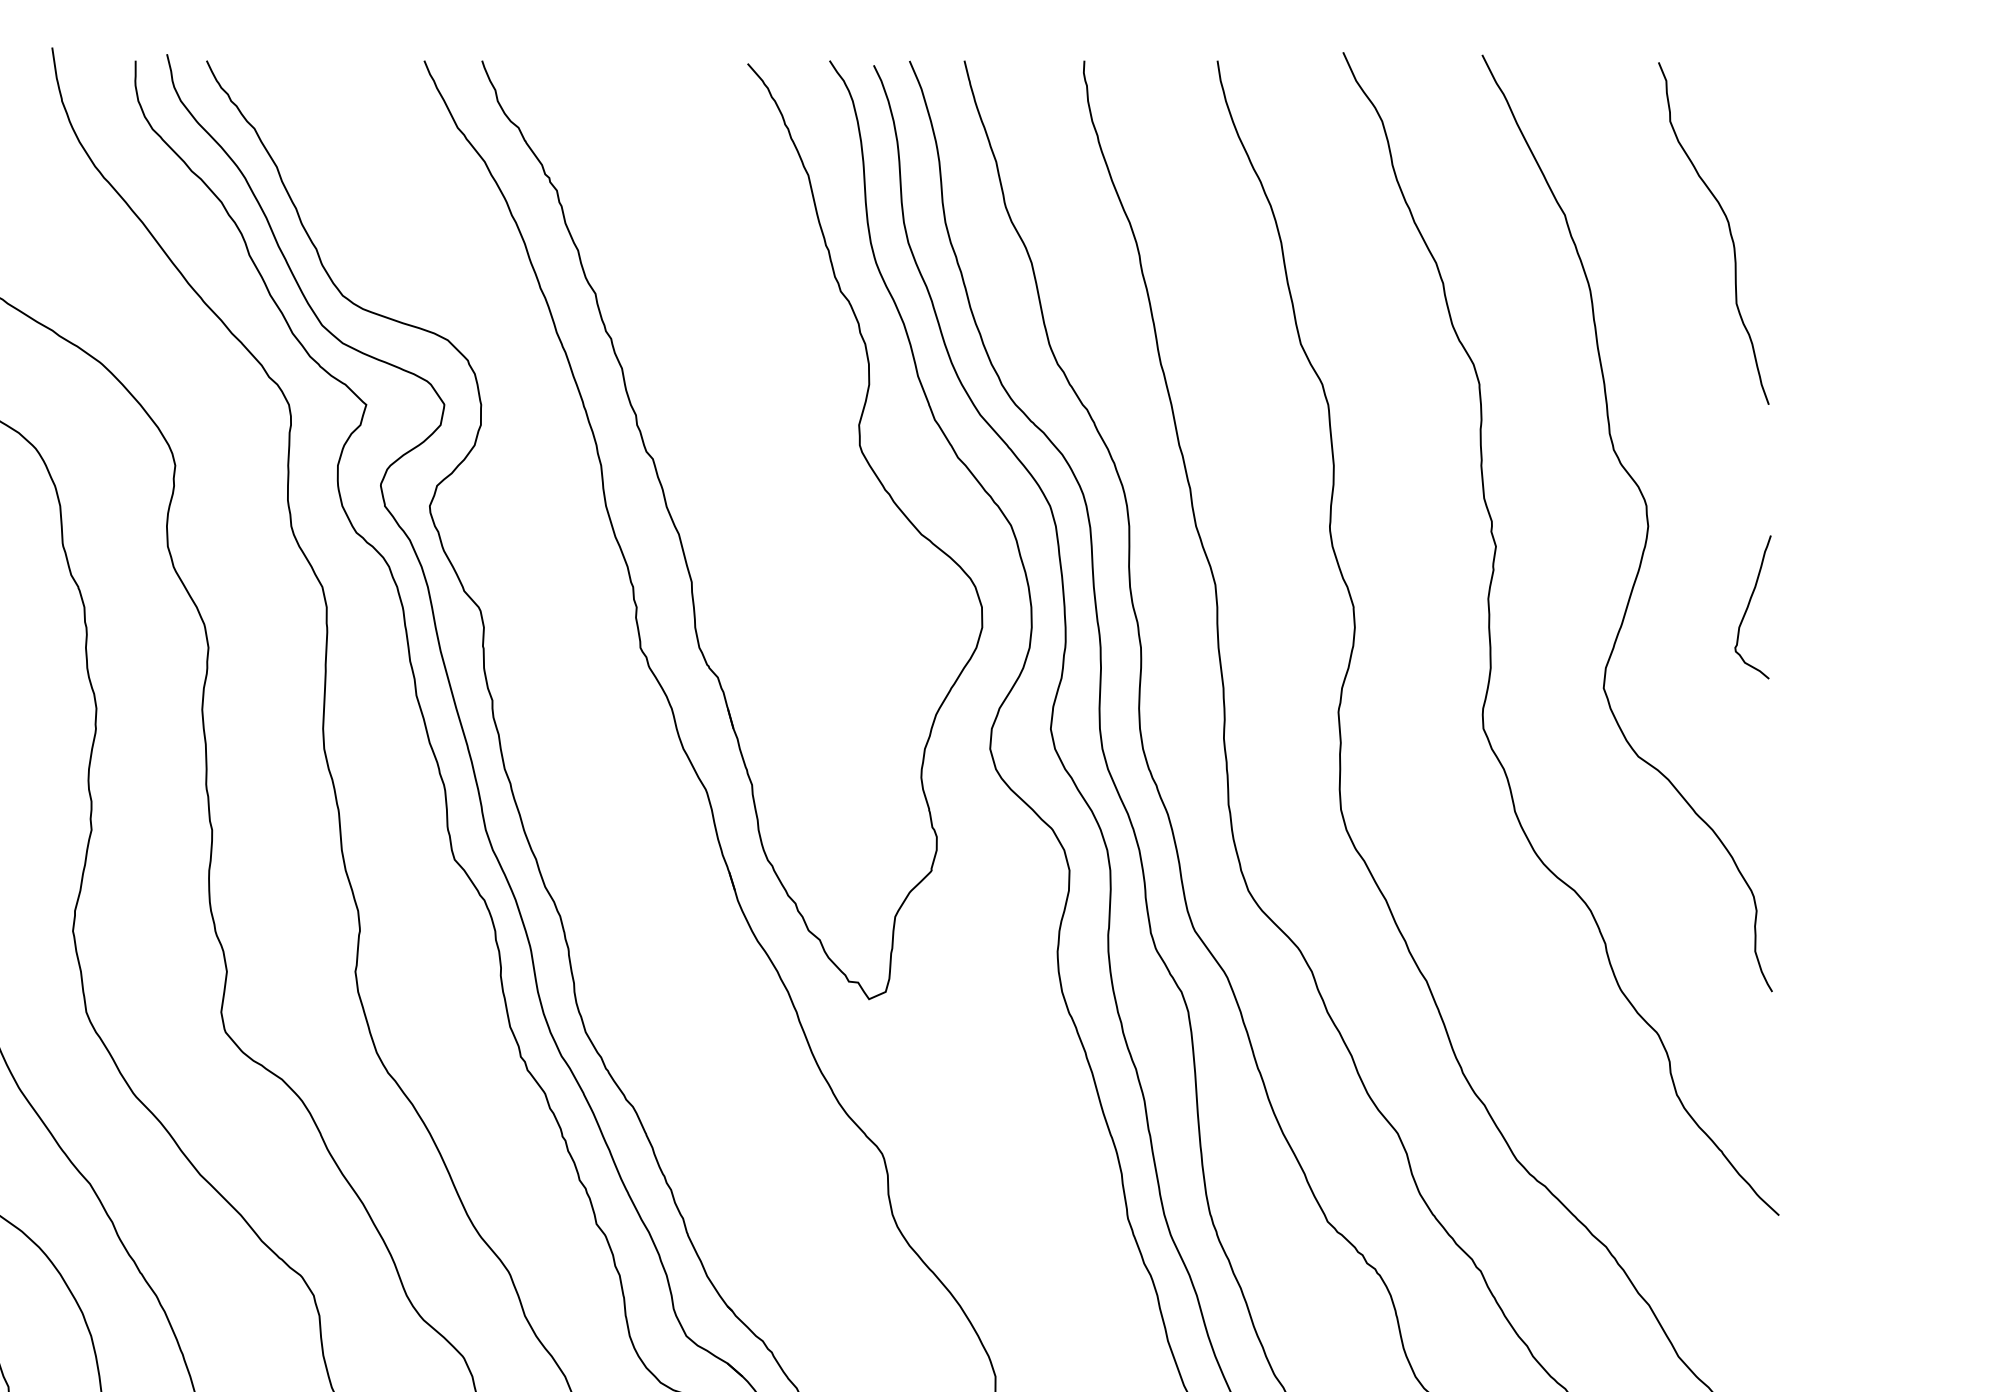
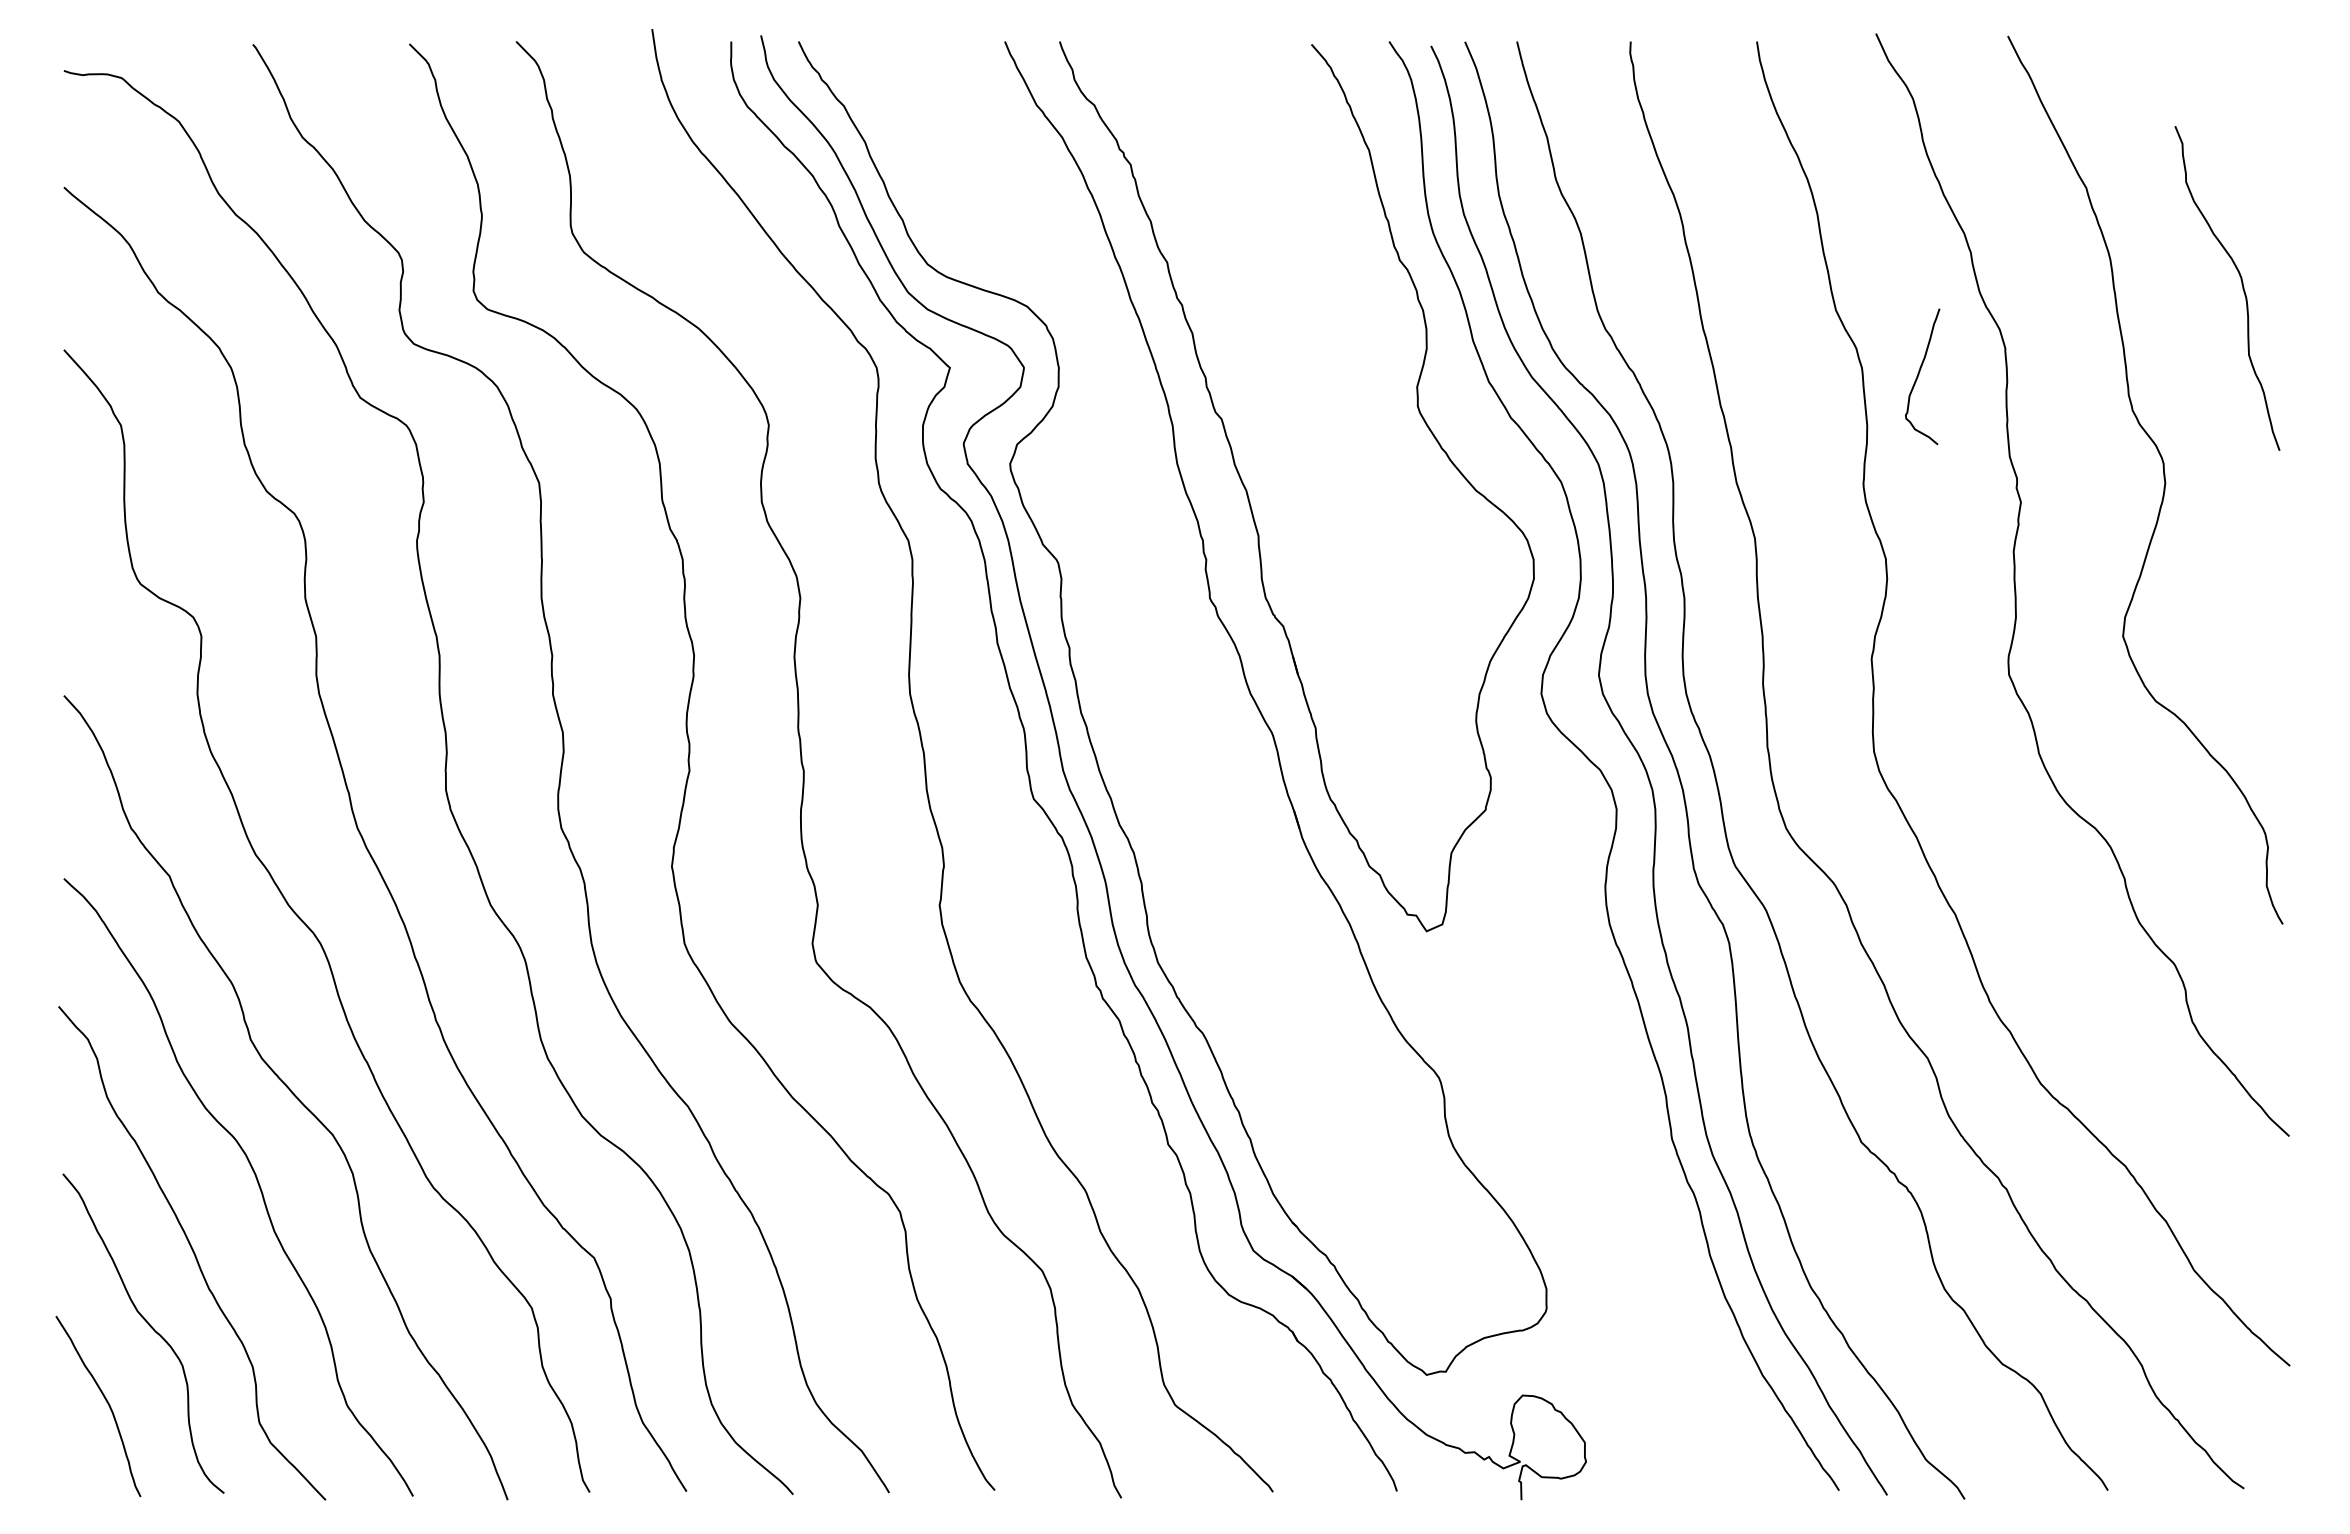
curve: (1728, 229) -> (2241, 284), moved
curve: (1749, 604) -> (1919, 374), moved

